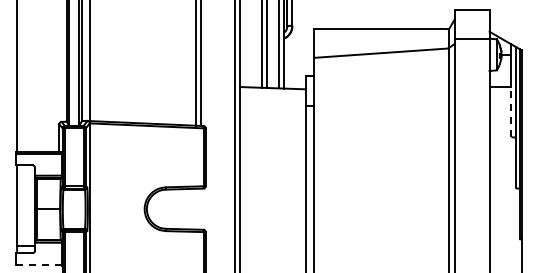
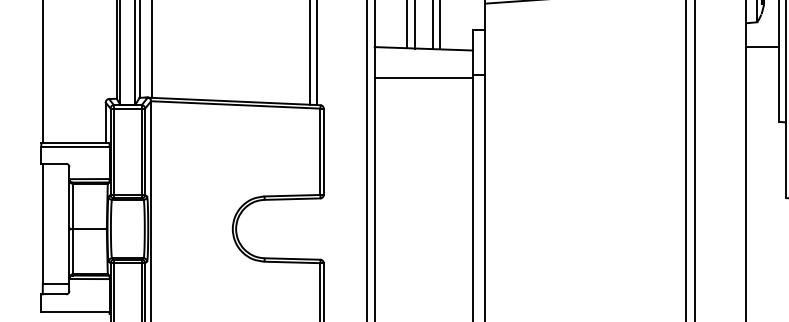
line: (272, 107) -> (423, 77), added
line: (511, 111) -> (779, 83), dashed -> solid
line: (39, 264) -> (76, 311), dashed -> solid

